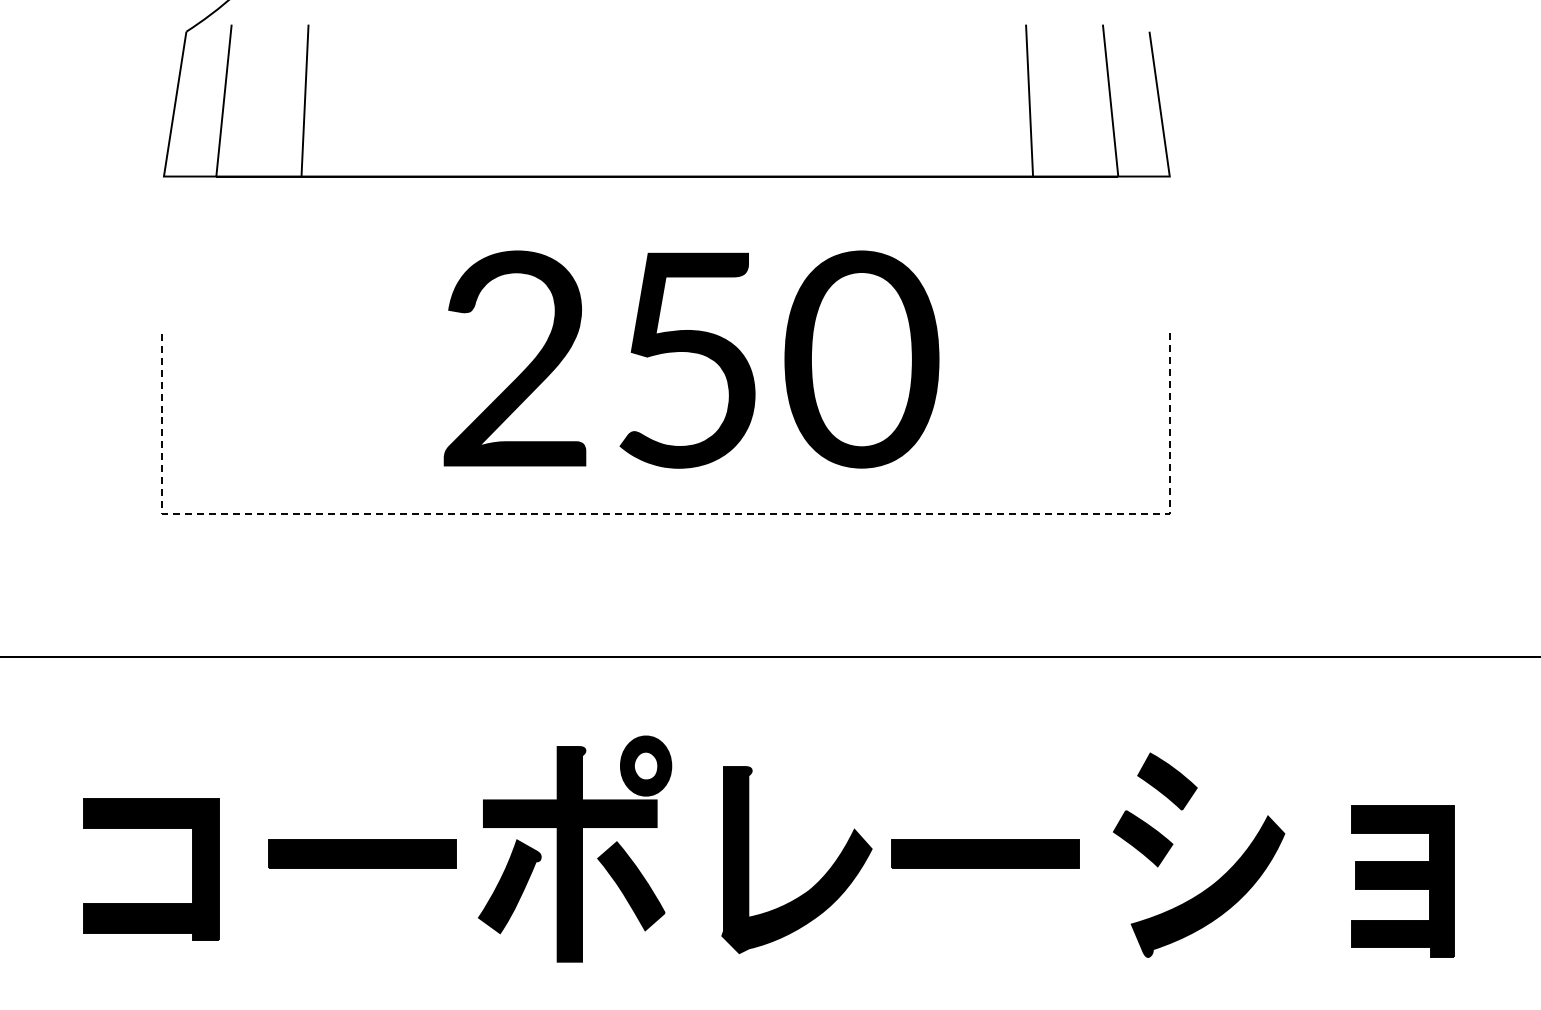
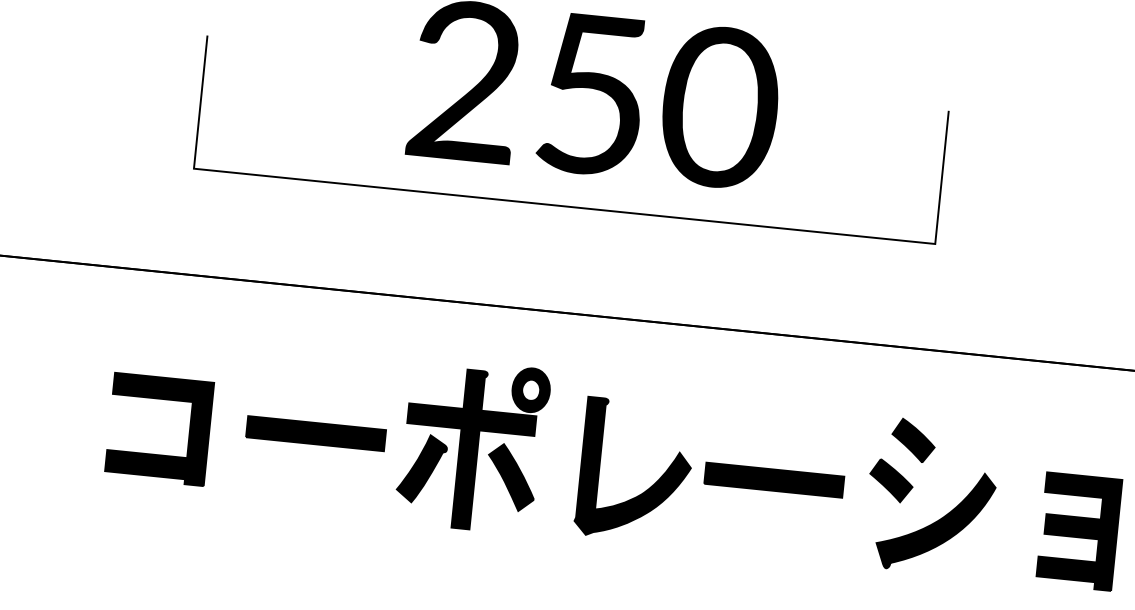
line: (665, 514) -> (564, 206), dashed -> solid

